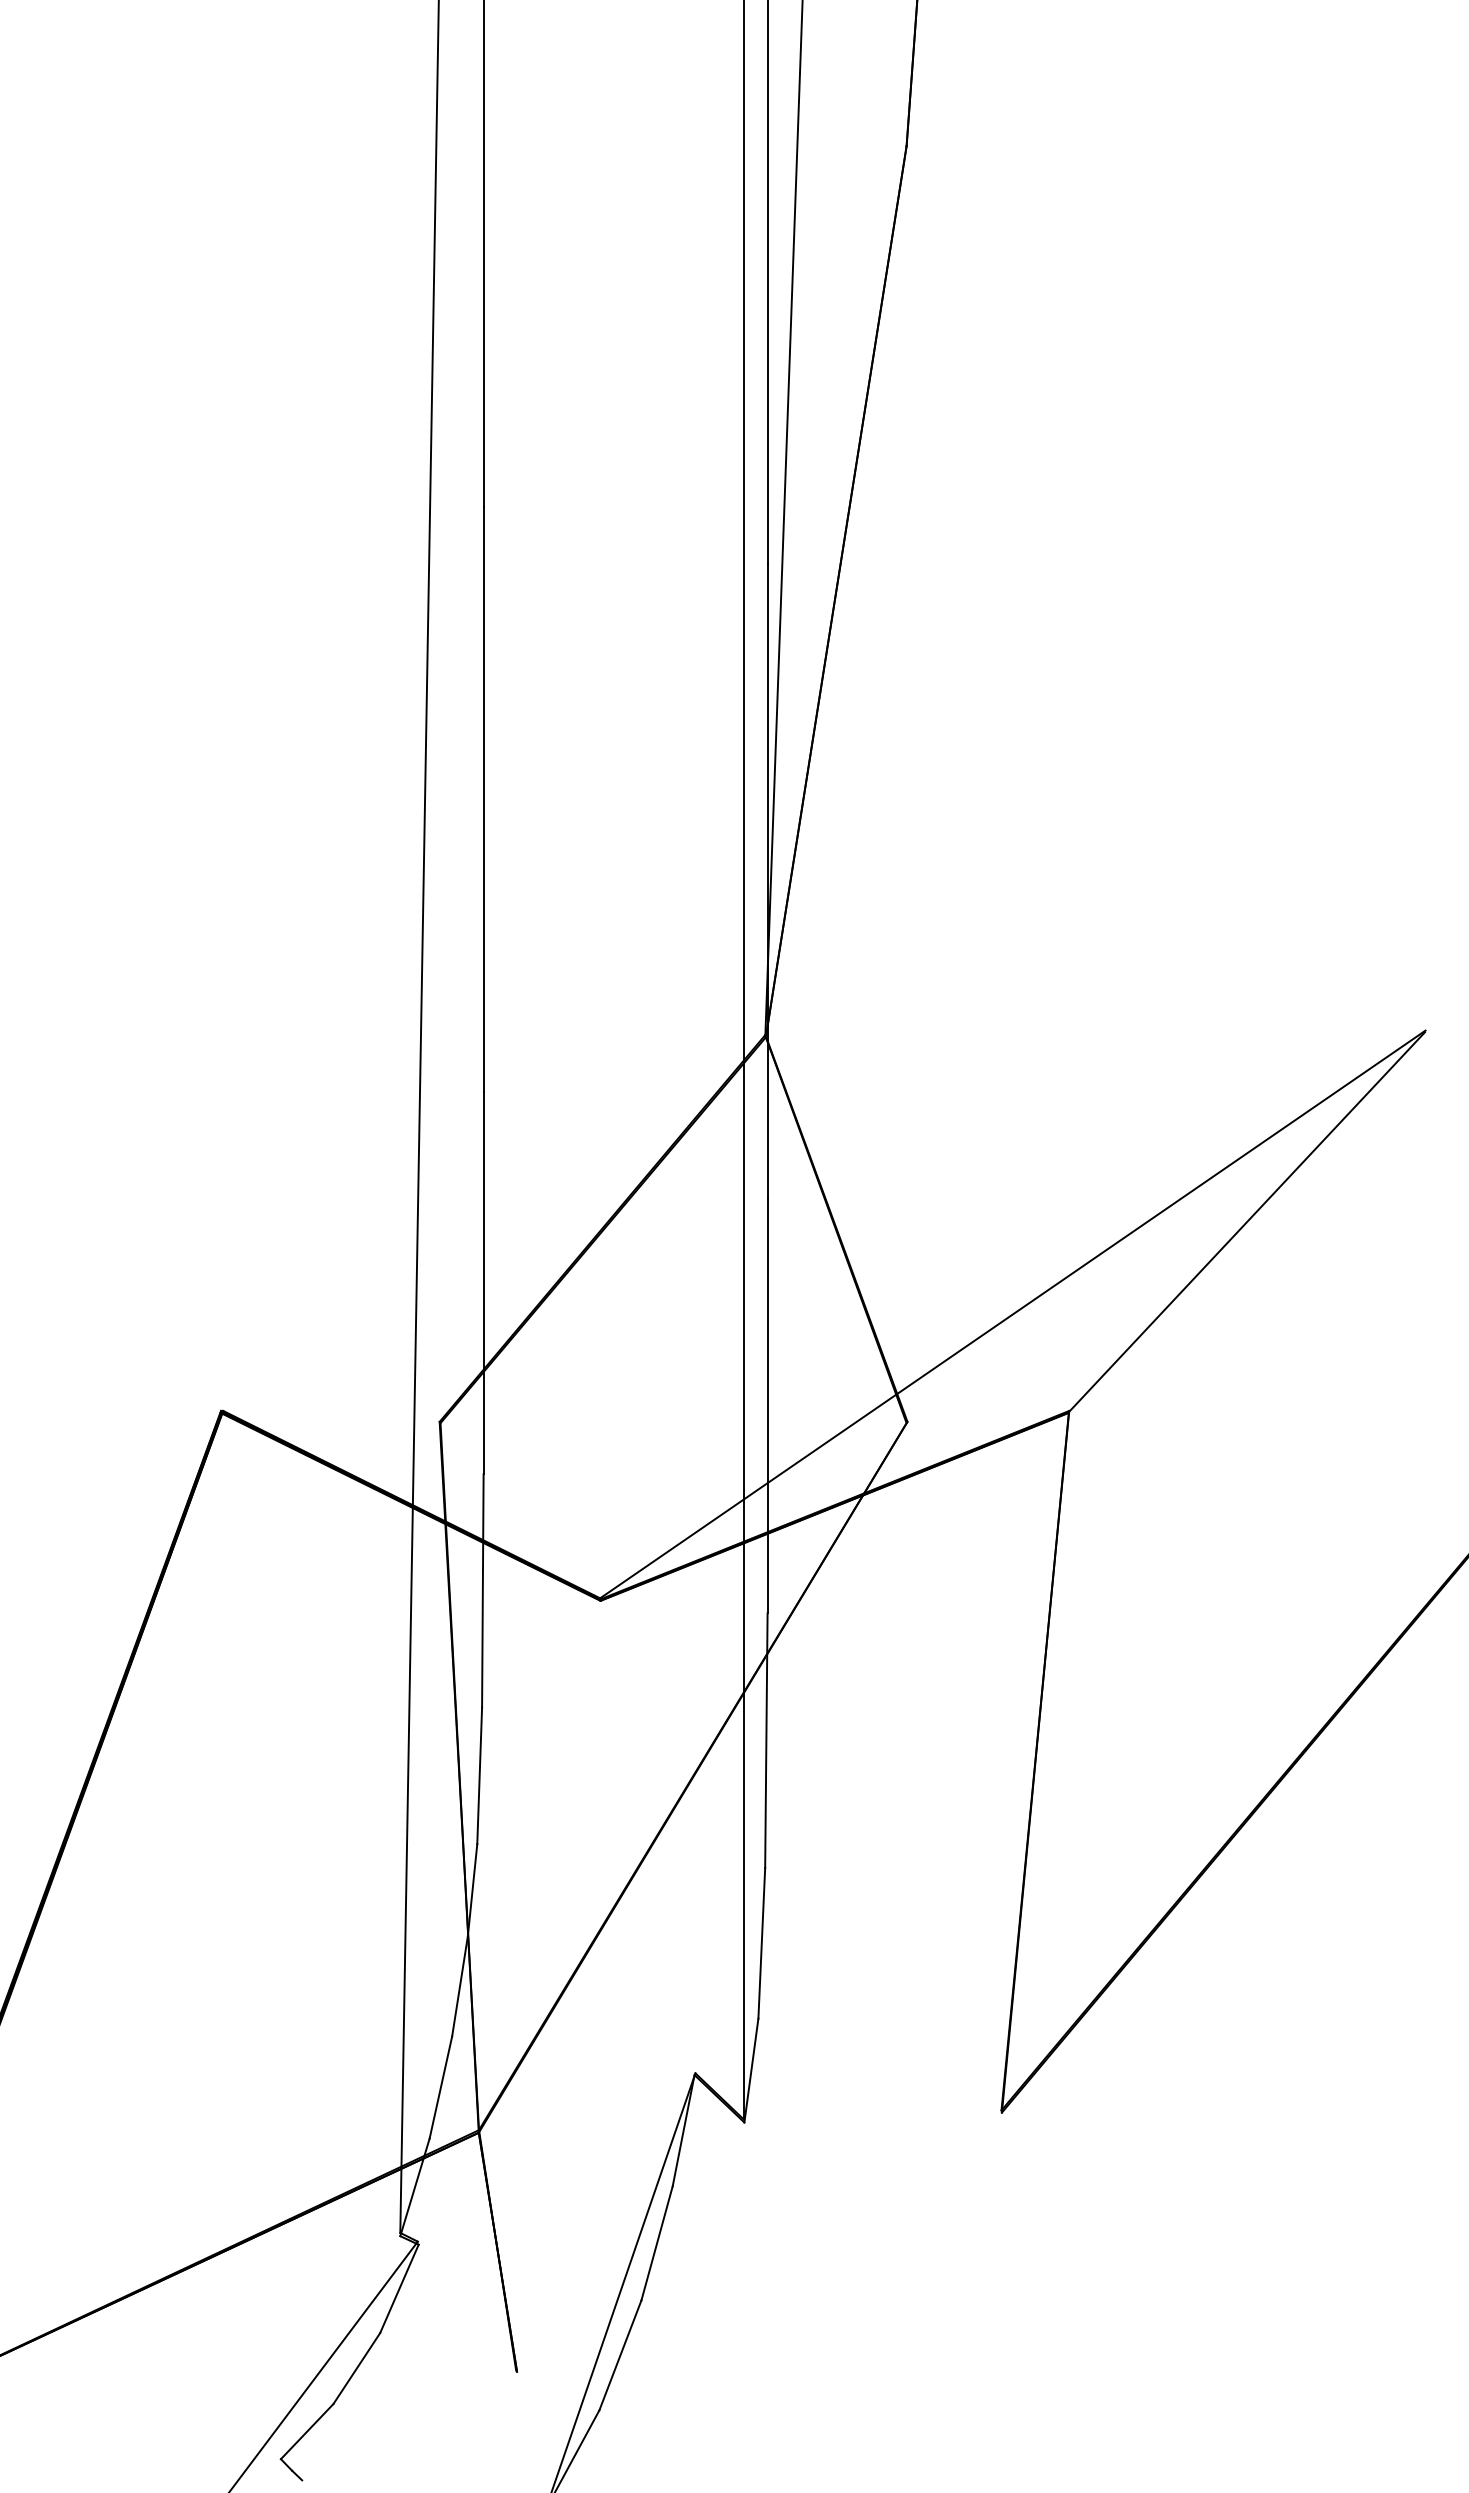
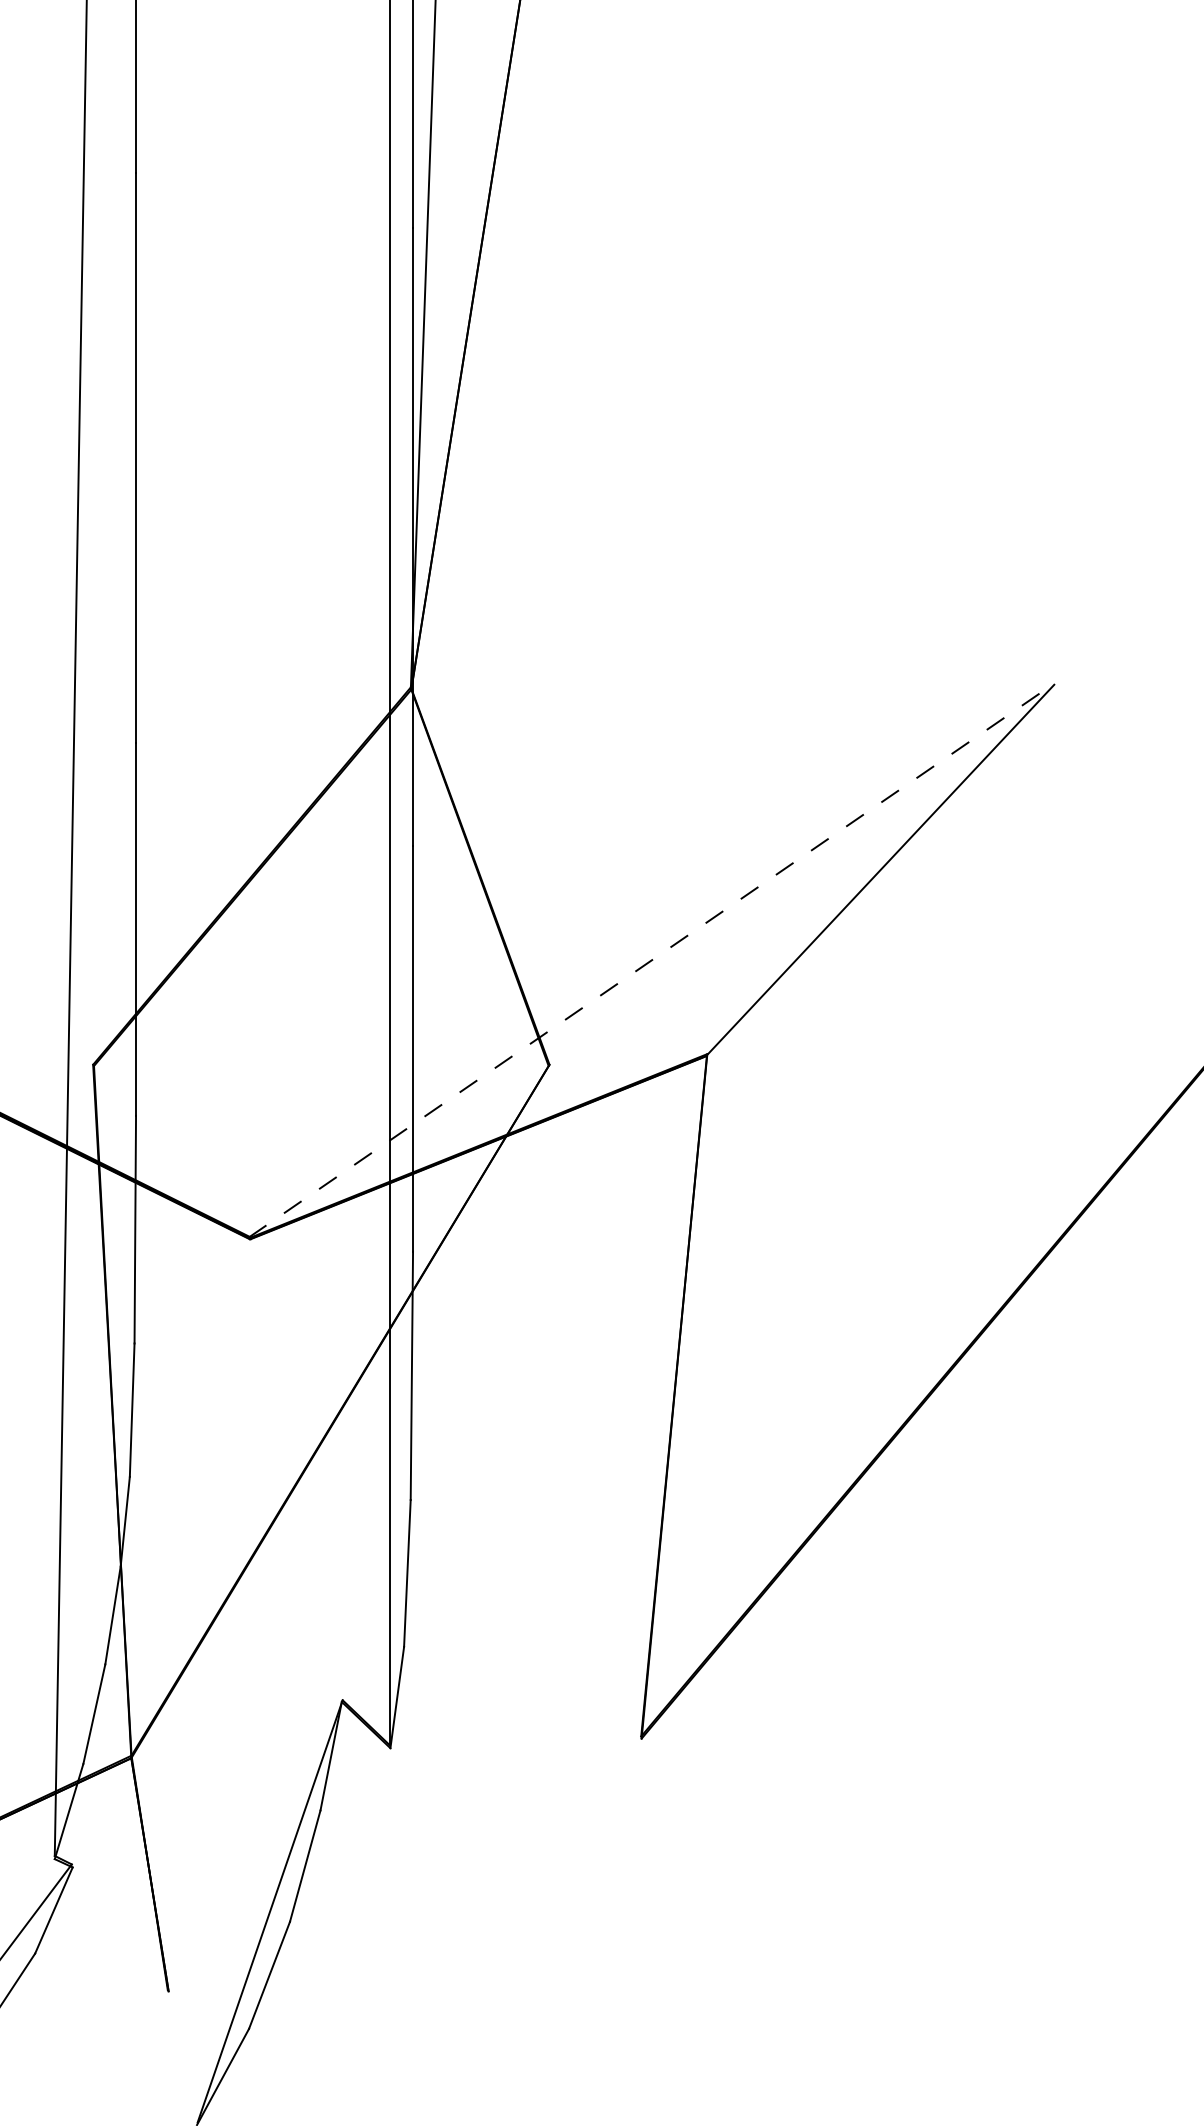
line: (1012, 1314) -> (651, 960), solid -> dashed

